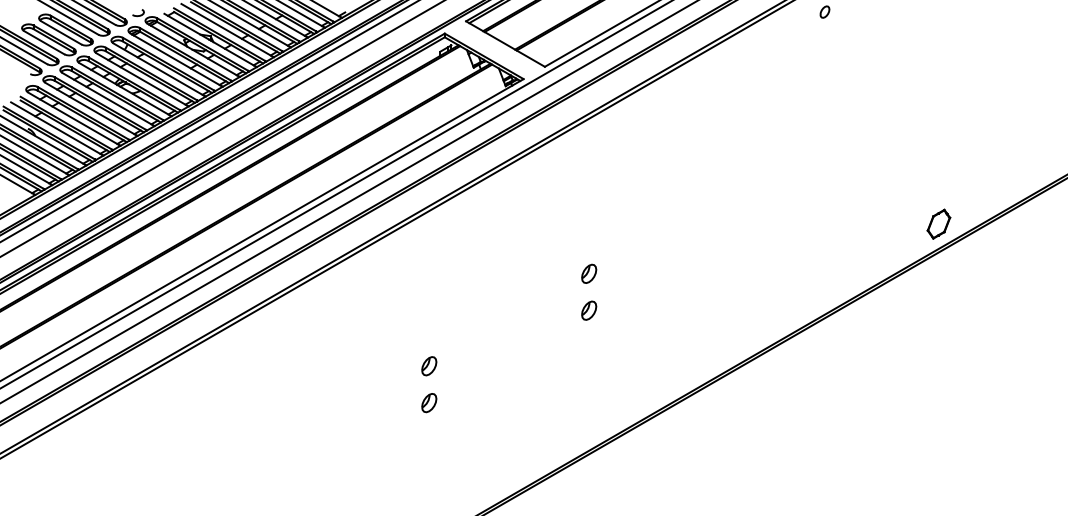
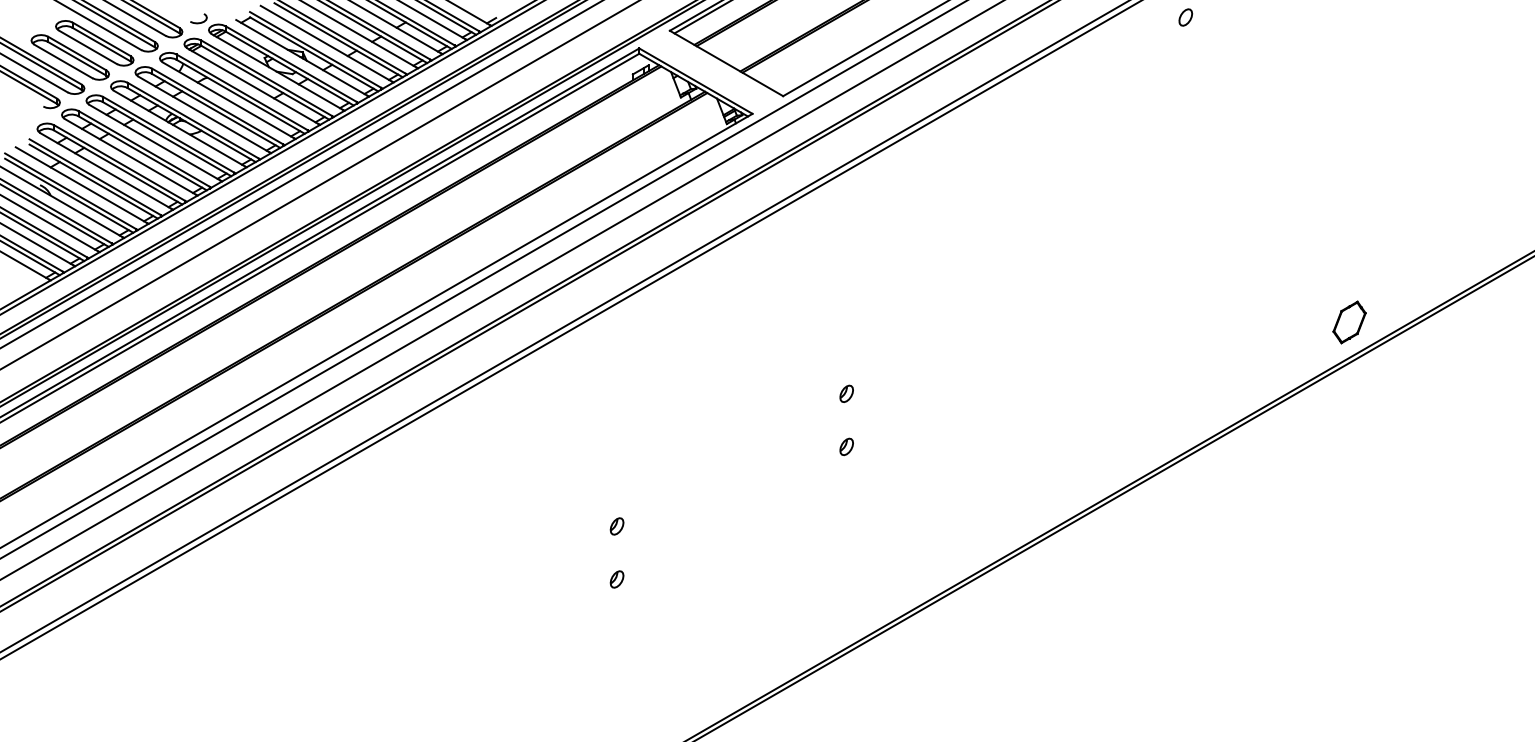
part: (588, 273) -> (845, 393), size x0.62
part: (588, 310) -> (845, 446), size x0.62
part: (429, 365) -> (617, 525), size x0.62
part: (429, 402) -> (617, 578), size x0.62

